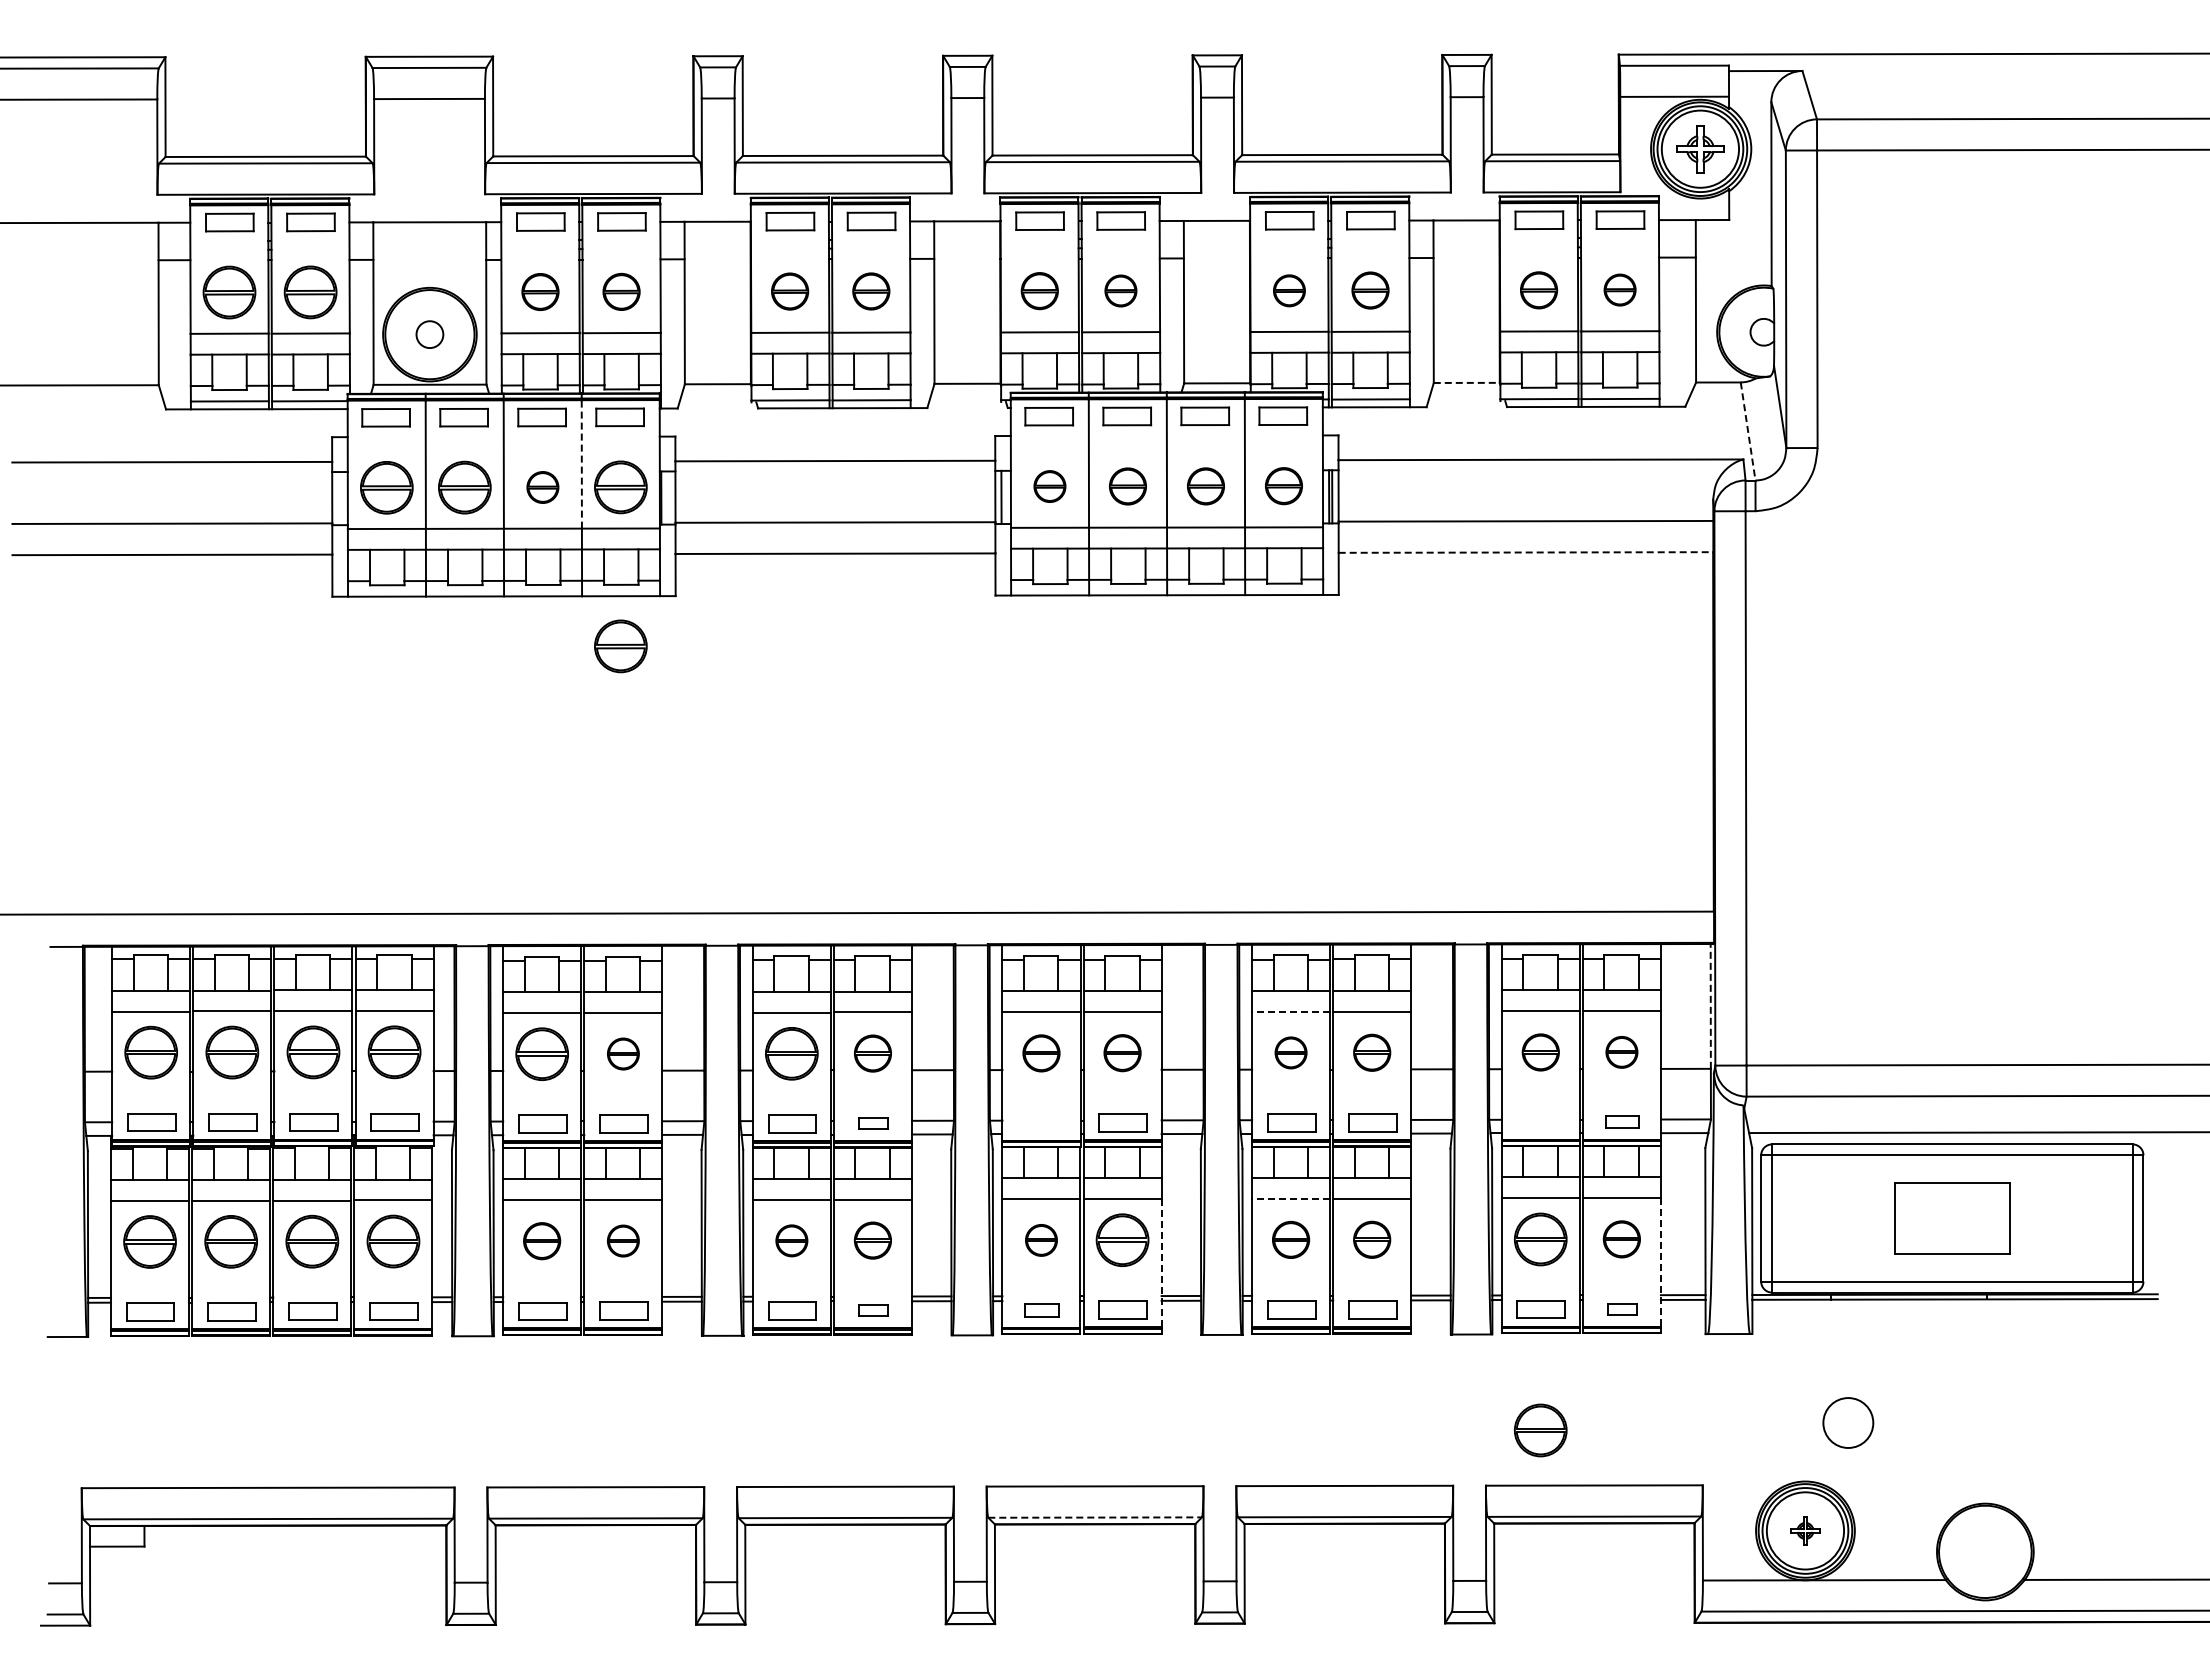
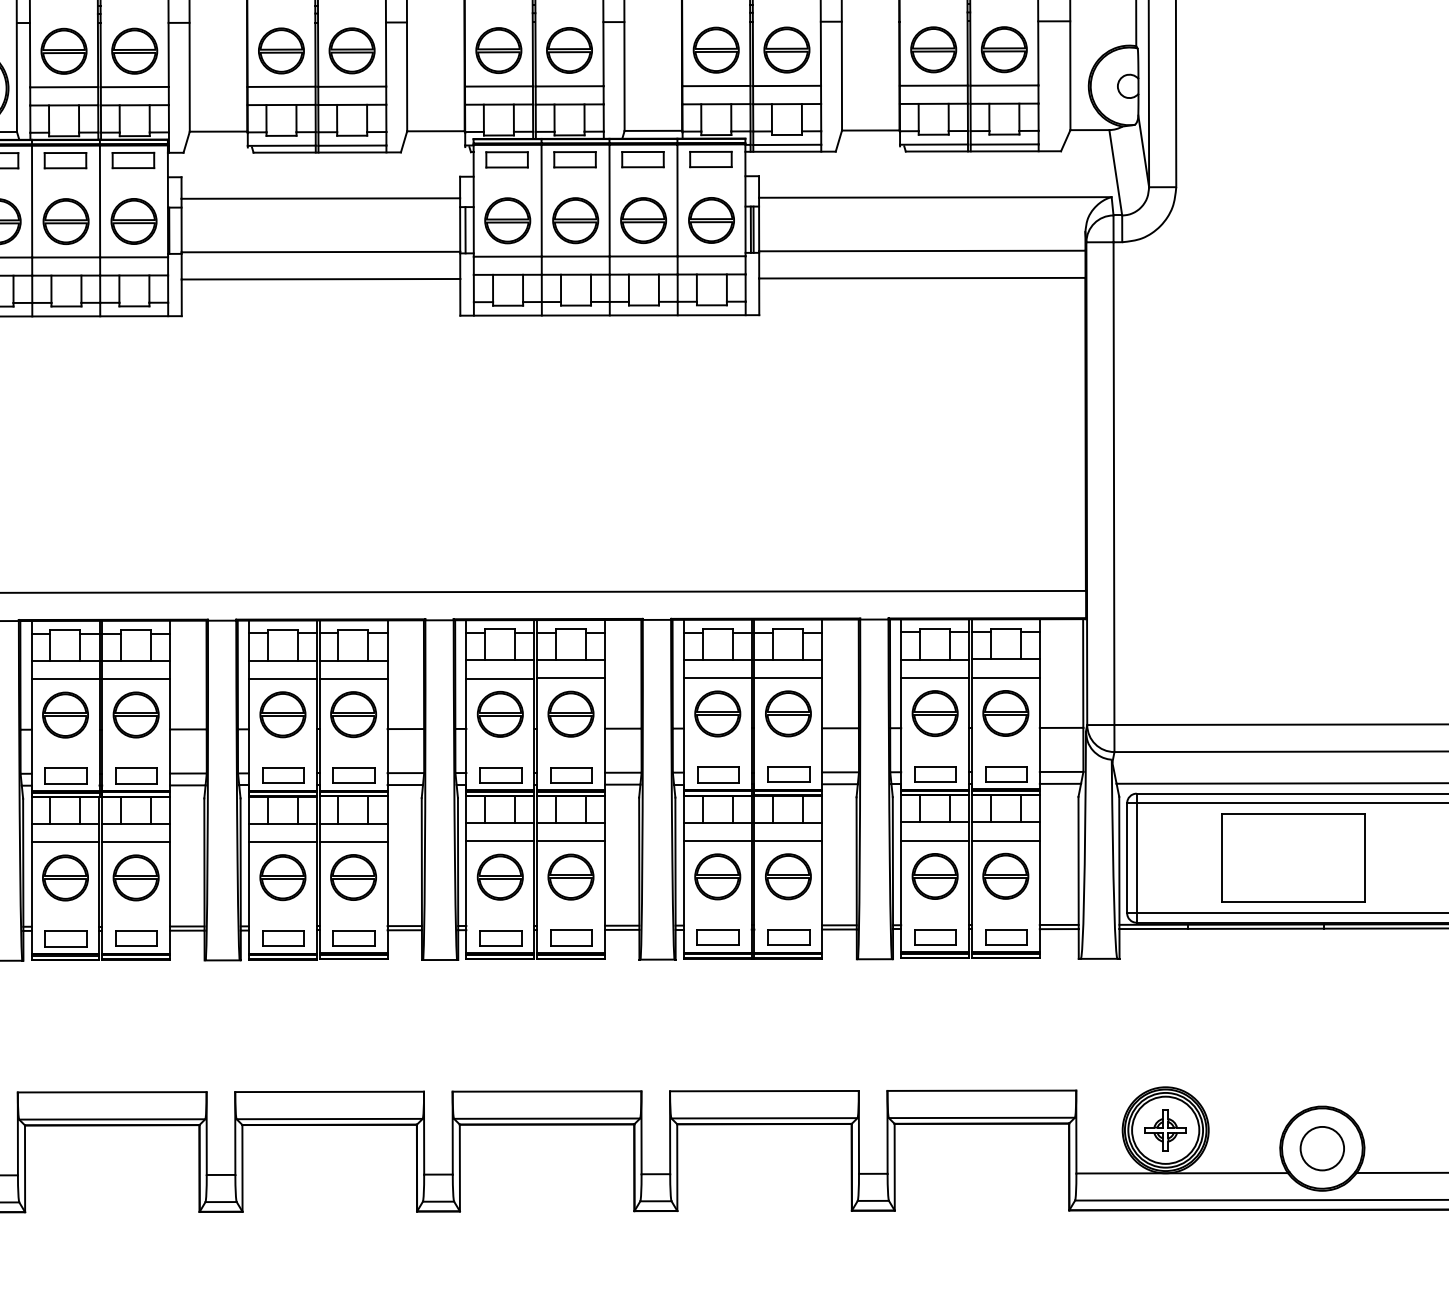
part: (1619, 289) -> (1003, 49), size x1.67
part: (1039, 290) -> (498, 50), size x1.43
part: (1120, 290) -> (569, 50), size x1.67
part: (1289, 290) -> (716, 50), size x1.67
part: (1370, 290) -> (786, 50), size x1.43
part: (1538, 290) -> (933, 50), size x1.43
part: (540, 291) -> (64, 50), size x1.43
part: (621, 291) -> (134, 50), size x1.43
part: (789, 291) -> (280, 50), size x1.43
part: (871, 291) -> (352, 50), size x1.43
line: (1466, 382) -> (870, 130), dashed -> solid
line: (1748, 431) -> (1116, 172), dashed -> solid
line: (581, 463) -> (99, 200), dashed -> solid
part: (1283, 485) -> (711, 219), size x1.43
part: (1049, 486) -> (507, 220), size x1.67
part: (1127, 486) -> (575, 220), size x1.43
part: (1205, 486) -> (643, 220), size x1.43
part: (542, 487) -> (65, 221), size x1.67
line: (1526, 552) -> (922, 278), dashed -> solid
part: (620, 646) -> (133, 360), removed
line: (1710, 1005) -> (1083, 672), dashed -> solid
line: (1290, 1011) -> (717, 677), dashed -> solid
part: (1122, 1052) -> (570, 713), size x1.43
part: (1290, 1052) -> (717, 713), size x1.67
part: (1371, 1052) -> (787, 713), size x1.43
part: (1540, 1052) -> (934, 713), size x1.43
part: (1621, 1052) -> (1005, 713), size x1.67
part: (623, 1053) -> (136, 714), size x1.67
part: (872, 1053) -> (353, 714), size x1.43
part: (1041, 1053) -> (500, 714), size x1.43
part: (1541, 1122) -> (935, 774), added
part: (1622, 1122) -> (1006, 774), size x1.43
part: (873, 1123) -> (354, 775), size x1.67
part: (1041, 1123) -> (500, 775), added
line: (1290, 1198) -> (717, 840), dashed -> solid
part: (1951, 1218) -> (1292, 858), size x1.43
part: (1290, 1239) -> (717, 876), size x1.43
part: (1371, 1239) -> (787, 876), size x1.43
part: (1621, 1239) -> (1005, 876), size x1.43
part: (541, 1240) -> (64, 877), size x1.43
part: (623, 1240) -> (136, 877), size x1.67
part: (791, 1240) -> (282, 877), size x1.67
part: (872, 1240) -> (353, 877), size x1.43
part: (1041, 1240) -> (500, 877), size x1.67
line: (1660, 1262) -> (1039, 896), dashed -> solid
line: (1161, 1263) -> (604, 897), dashed -> solid
part: (1622, 1309) -> (1006, 937), size x1.67
part: (873, 1310) -> (354, 938), size x1.67
part: (1041, 1310) -> (500, 938), size x1.43
circle: (1848, 1422) -> (1322, 1148), moved
part: (1540, 1430) -> (934, 1042), removed
line: (1095, 1517) -> (547, 1118), dashed -> solid
part: (1805, 1530) -> (1165, 1129), size x1.67

